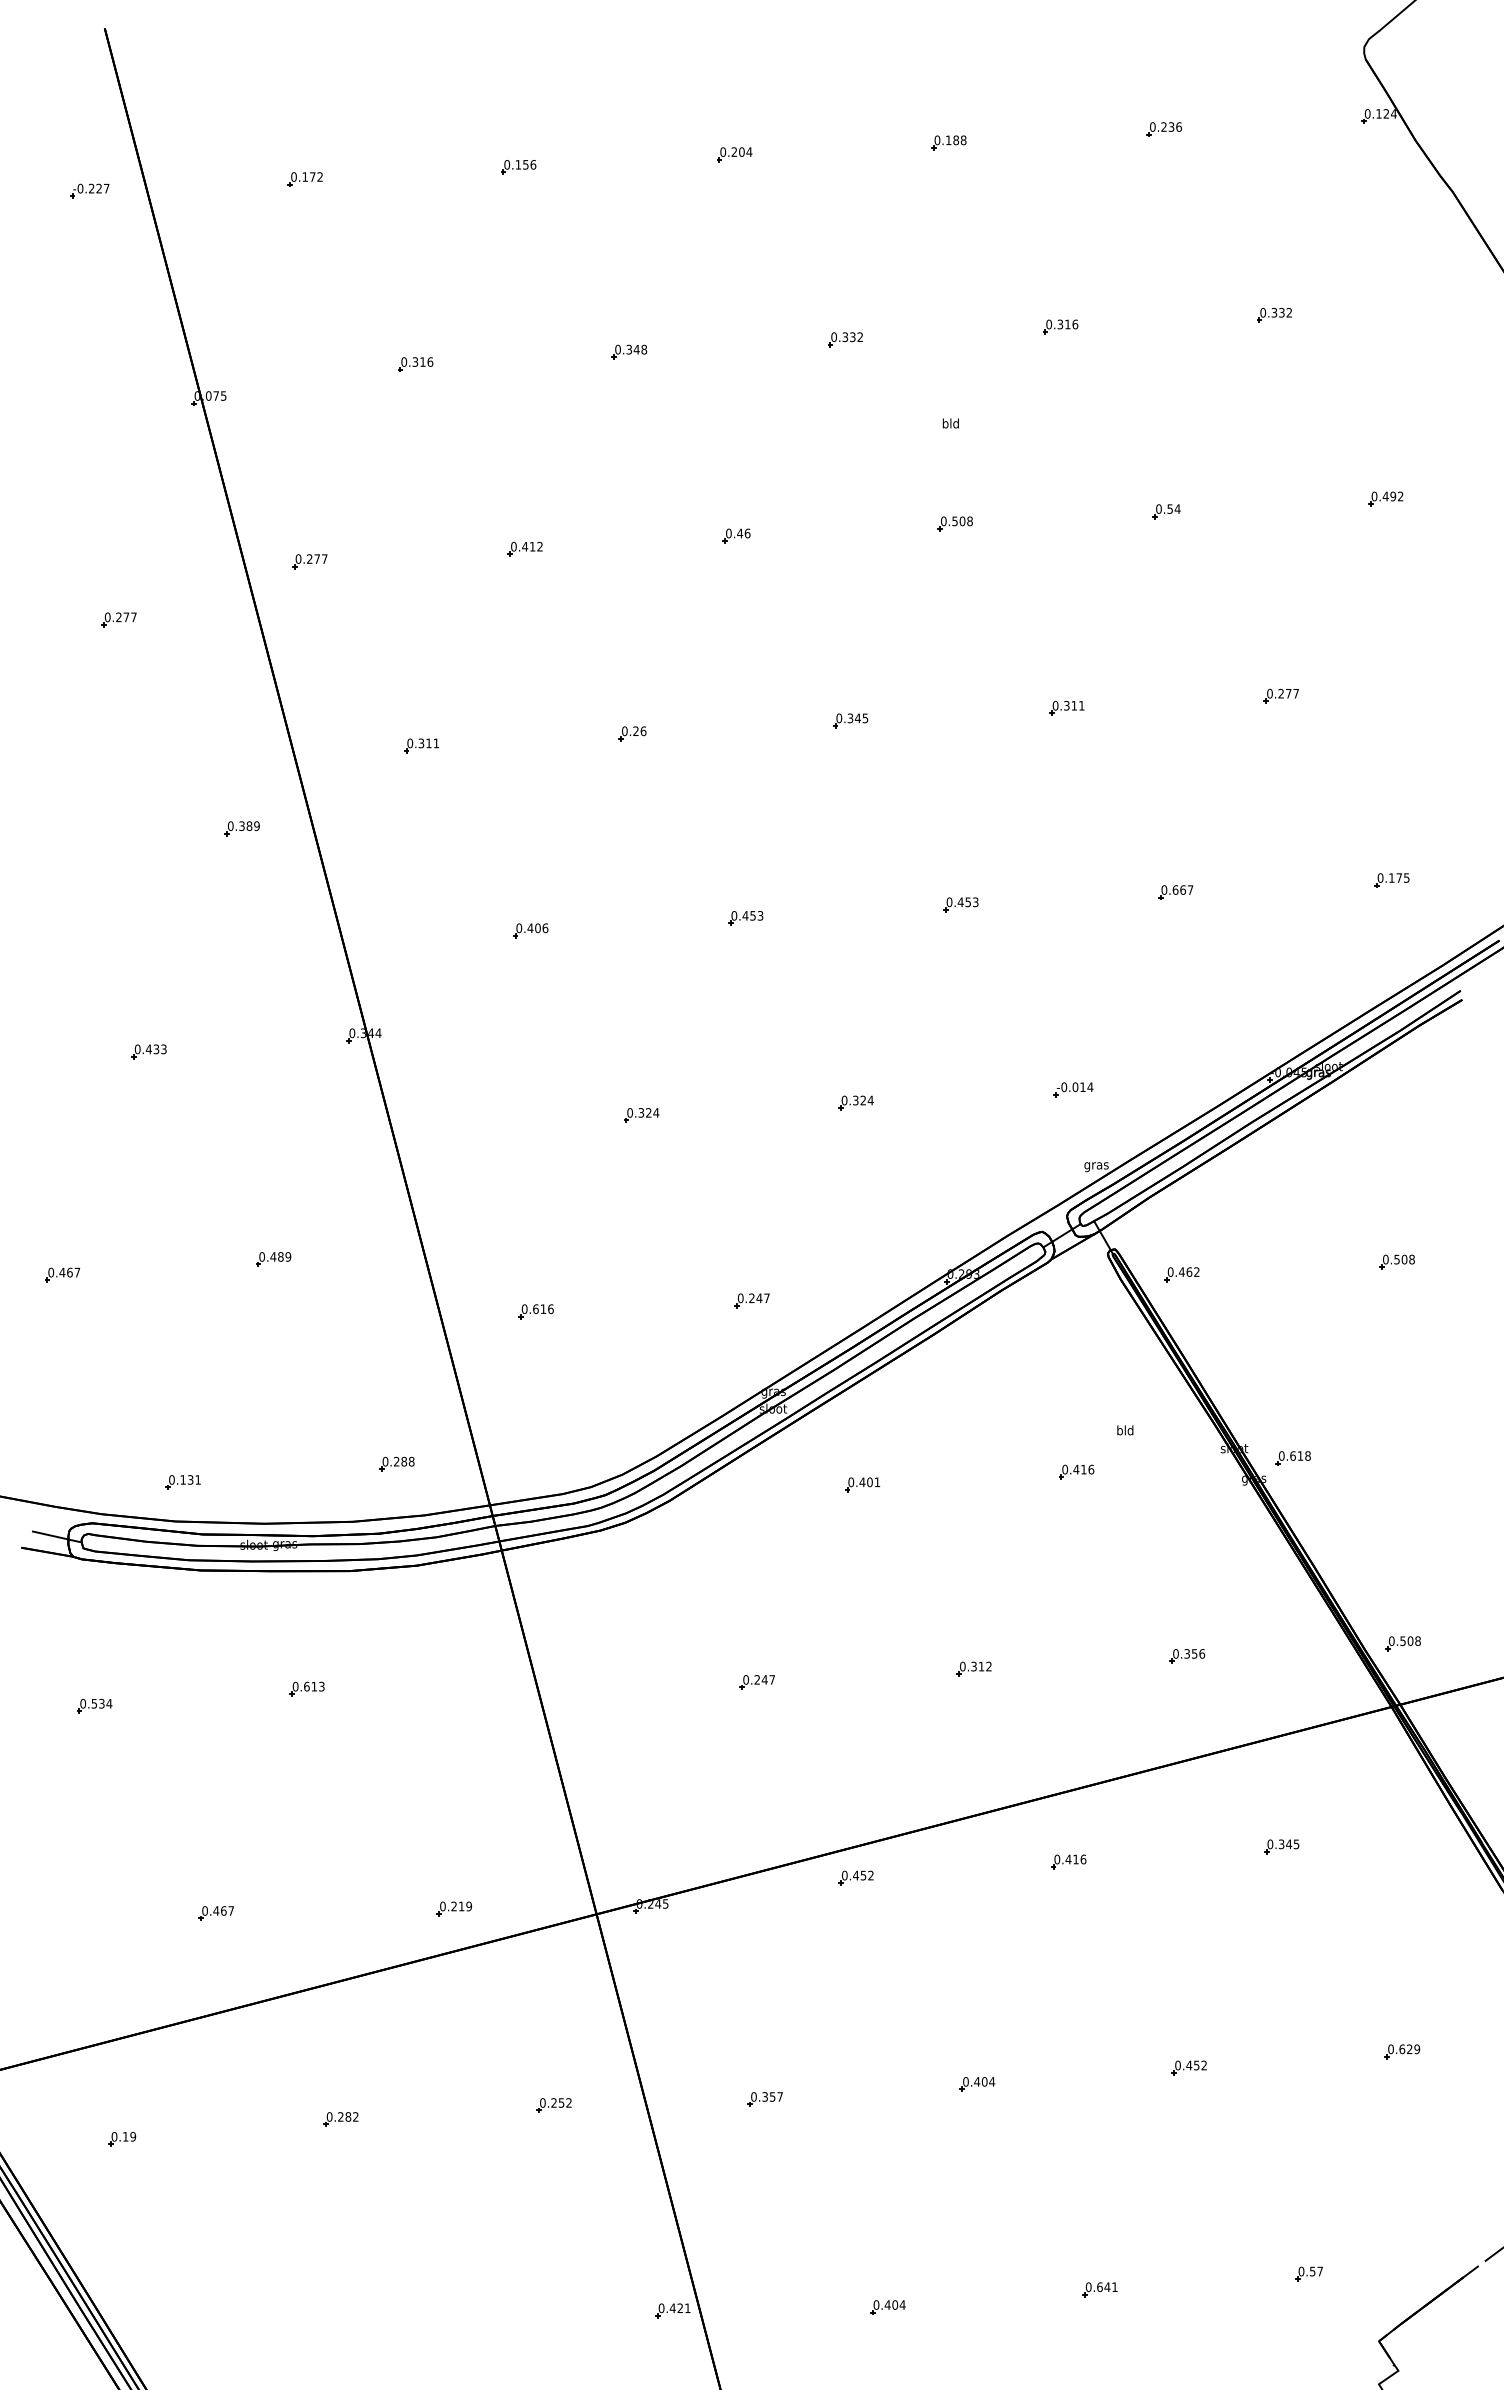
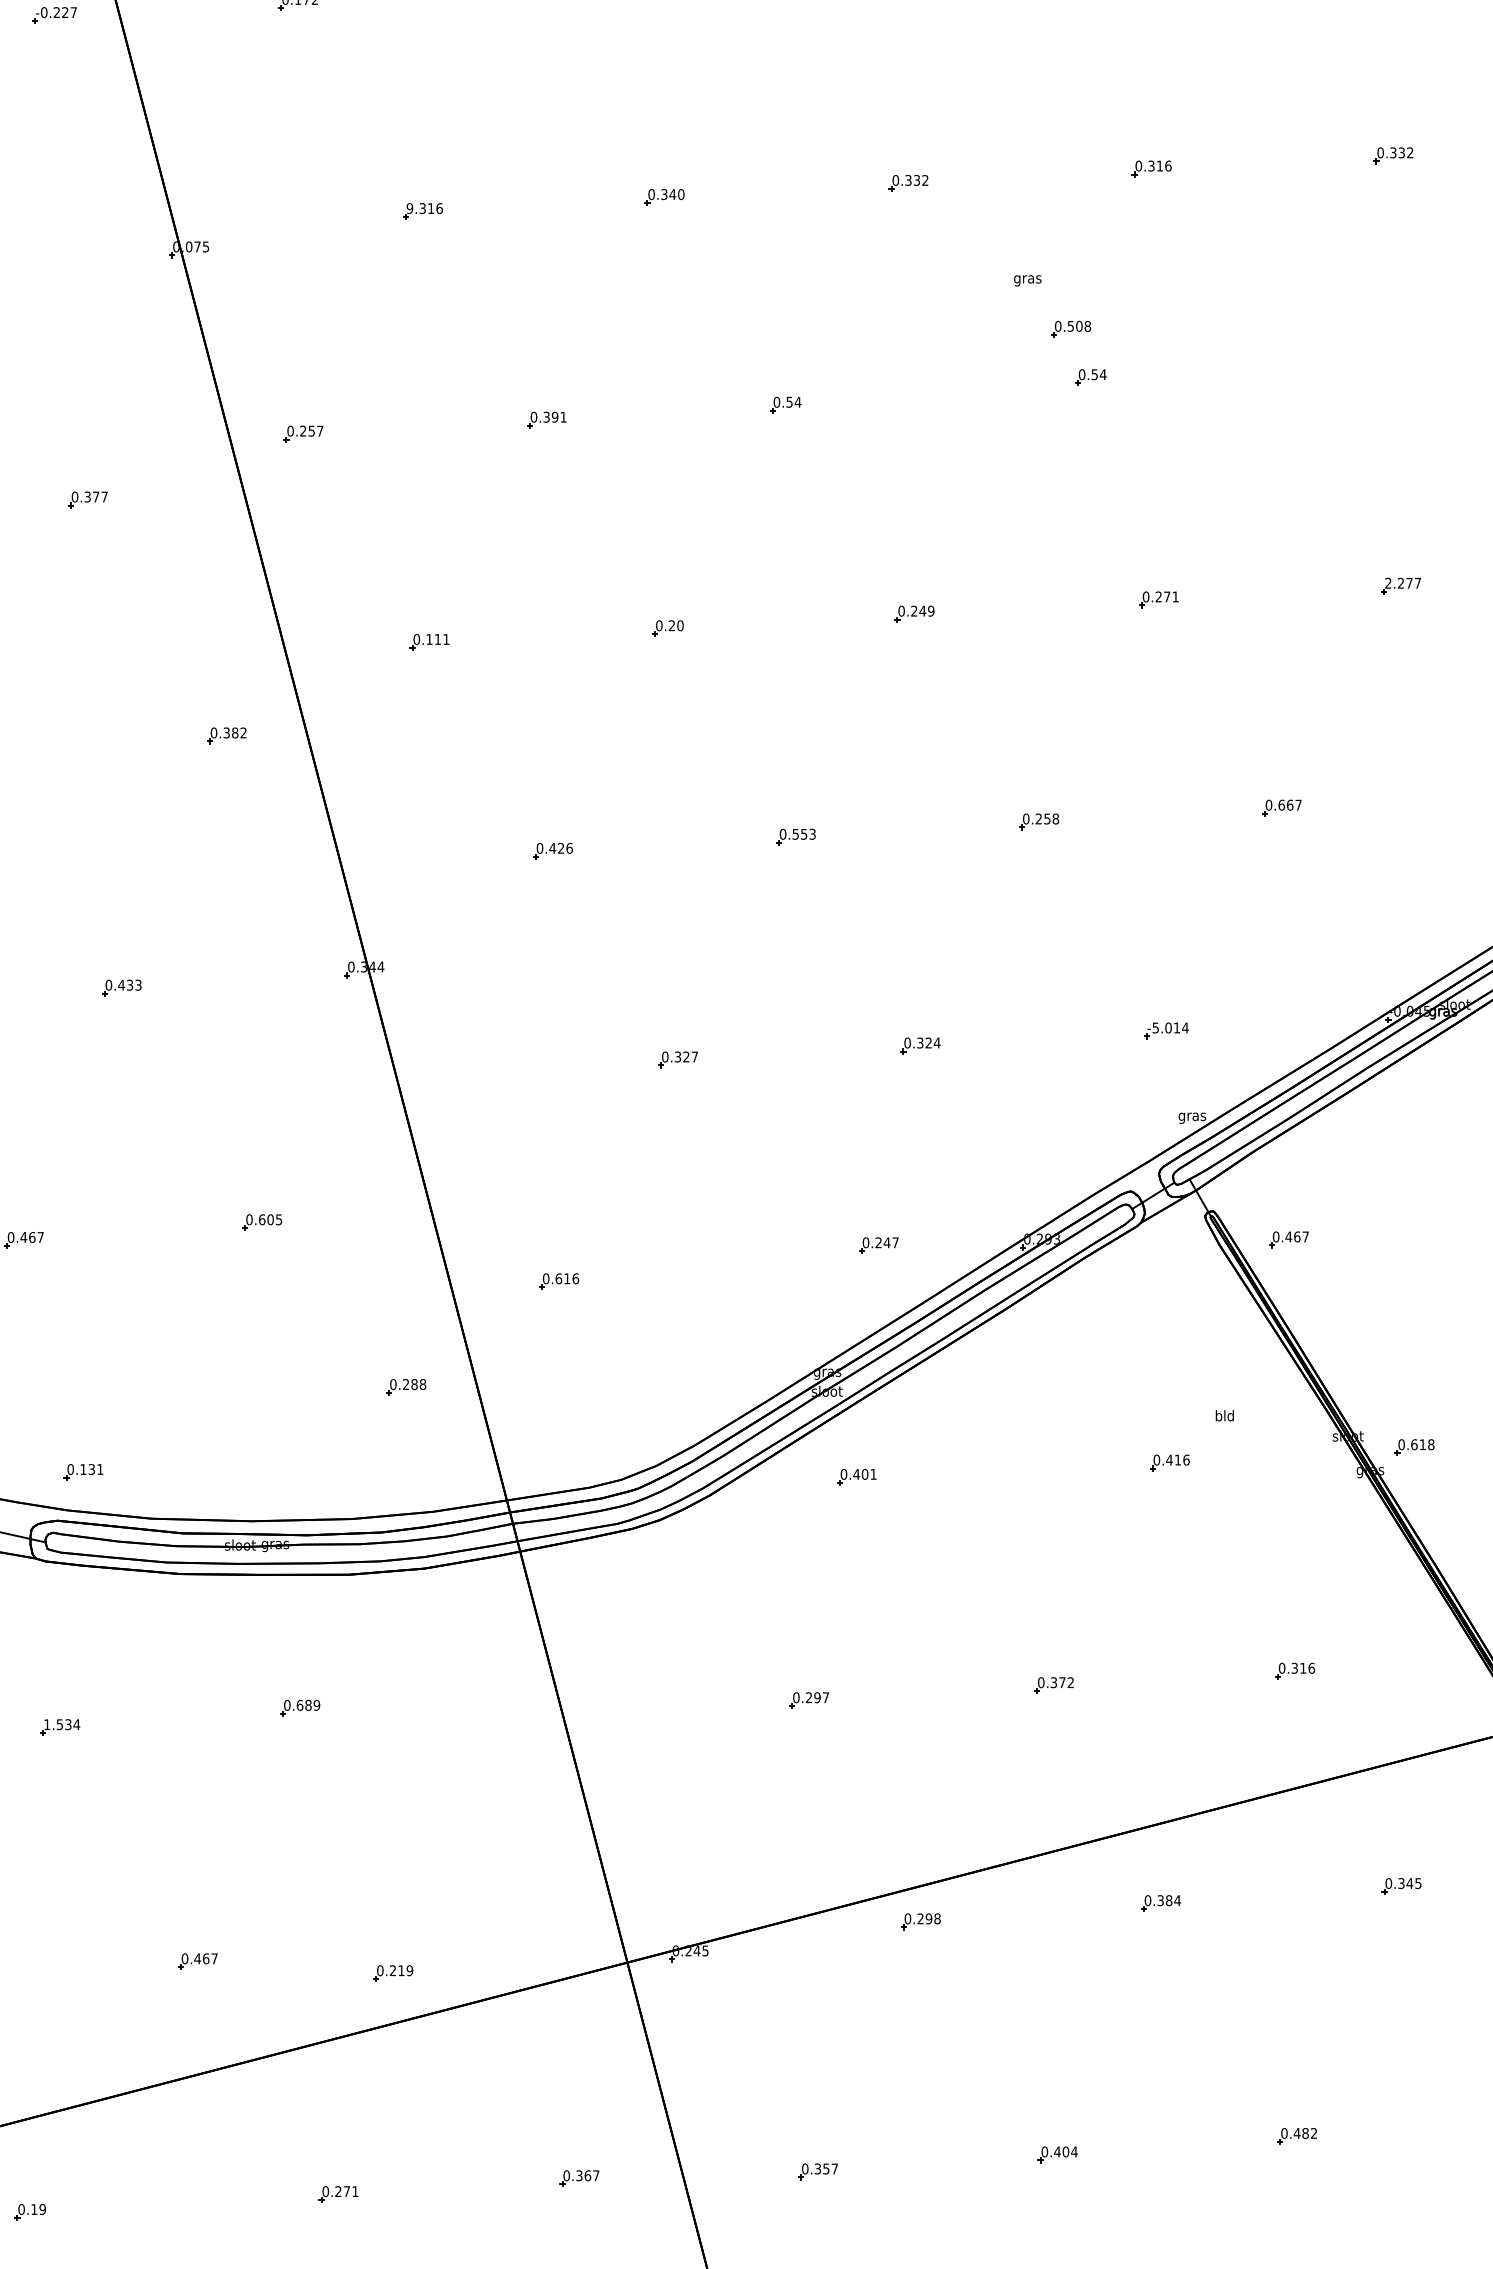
text: (644, 349) -> (681, 194), 0.348 -> 0.340
text: (403, 361) -> (409, 207), 0.316 -> 9.316
text: (950, 424) -> (1027, 279), bld -> gras
part: (1166, 511) -> (1090, 377), moved
part: (954, 523) -> (1070, 328), moved
text: (743, 533) -> (793, 402), 0.46 -> 0.54
text: (532, 546) -> (554, 416), 0.412 -> 0.391
text: (316, 558) -> (310, 430), 0.277 -> 0.257
text: (118, 617) -> (87, 497), 0.277 -> 0.377
text: (1269, 693) -> (1387, 583), 0.277 -> 2.277
text: (1070, 705) -> (1162, 596), 0.311 -> 0.271
text: (857, 718) -> (922, 611), 0.345 -> 0.249
text: (643, 730) -> (680, 624), 0.26 -> 0.20
text: (421, 743) -> (429, 639), 0.311 -> 0.111
text: (256, 826) -> (243, 733), 0.389 -> 0.382
text: (967, 902) -> (1046, 819), 0.453 -> 0.258
text: (745, 915) -> (795, 833), 0.453 -> 0.553
text: (537, 928) -> (560, 848), 0.406 -> 0.426
text: (1064, 1087) -> (1156, 1028), -0.014 -> -5.014
text: (656, 1112) -> (695, 1056), 0.324 -> 0.327
text: (280, 1256) -> (270, 1219), 0.489 -> 0.605
text: (1196, 1271) -> (1305, 1236), 0.462 -> 0.467
part: (751, 1300) -> (878, 1245), moved
part: (396, 1463) -> (405, 1386), moved
part: (182, 1482) -> (82, 1472), moved
part: (862, 1484) -> (856, 1476), moved
text: (1194, 1653) -> (1303, 1667), 0.356 -> 0.316
text: (981, 1666) -> (1062, 1682), 0.312 -> 0.372
text: (764, 1679) -> (817, 1697), 0.247 -> 0.297
text: (317, 1686) -> (312, 1705), 0.613 -> 0.689
text: (83, 1703) -> (47, 1724), 0.534 -> 1.534
text: (1075, 1859) -> (1168, 1900), 0.416 -> 0.384
text: (863, 1875) -> (929, 1918), 0.452 -> 0.298
part: (453, 1908) -> (392, 1972), moved
text: (1196, 2065) -> (1305, 2133), 0.452 -> 0.482
text: (561, 2102) -> (587, 2175), 0.252 -> 0.367
text: (351, 2116) -> (350, 2191), 0.282 -> 0.271
part: (122, 2139) -> (30, 2212), moved

